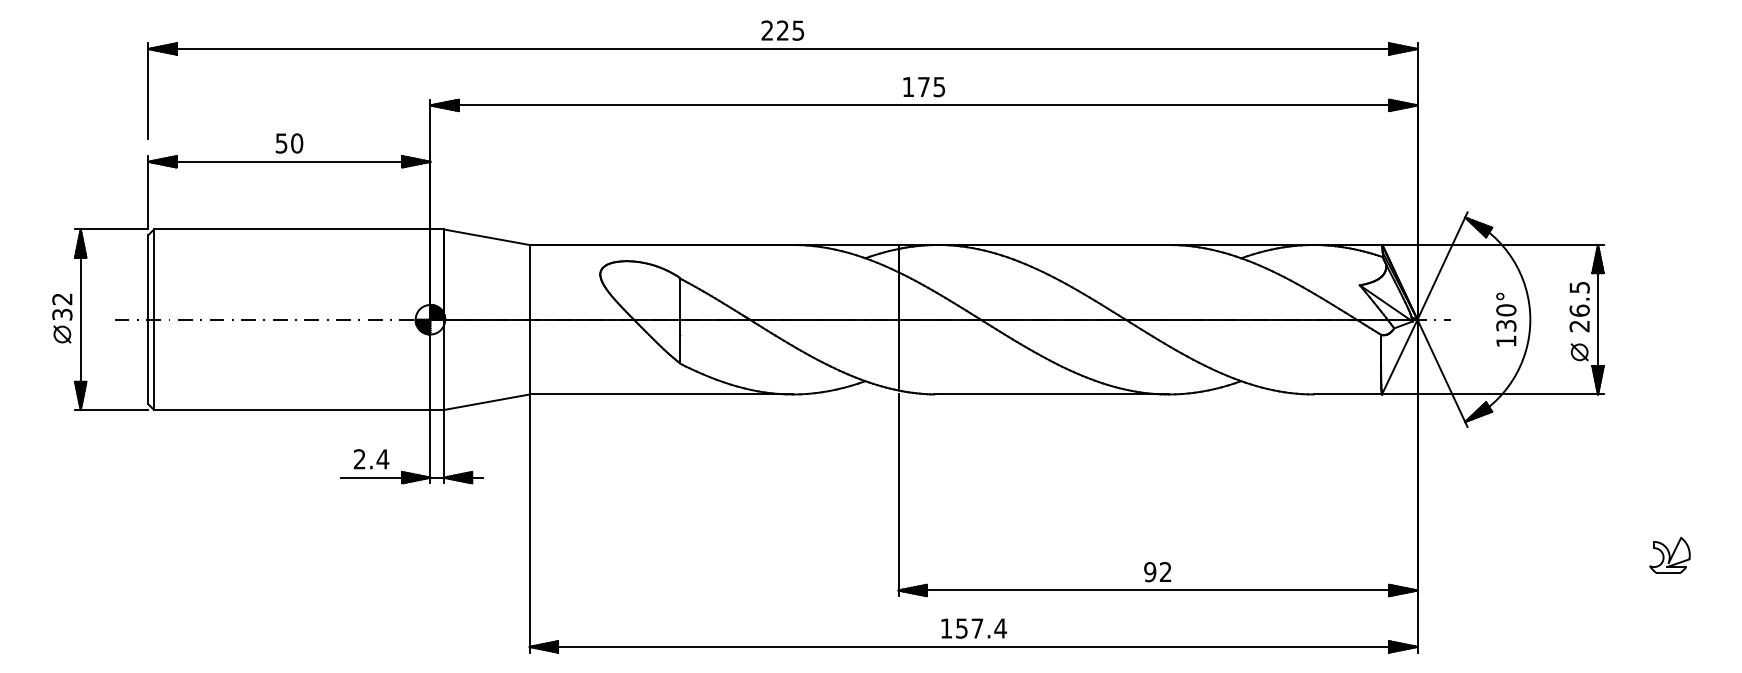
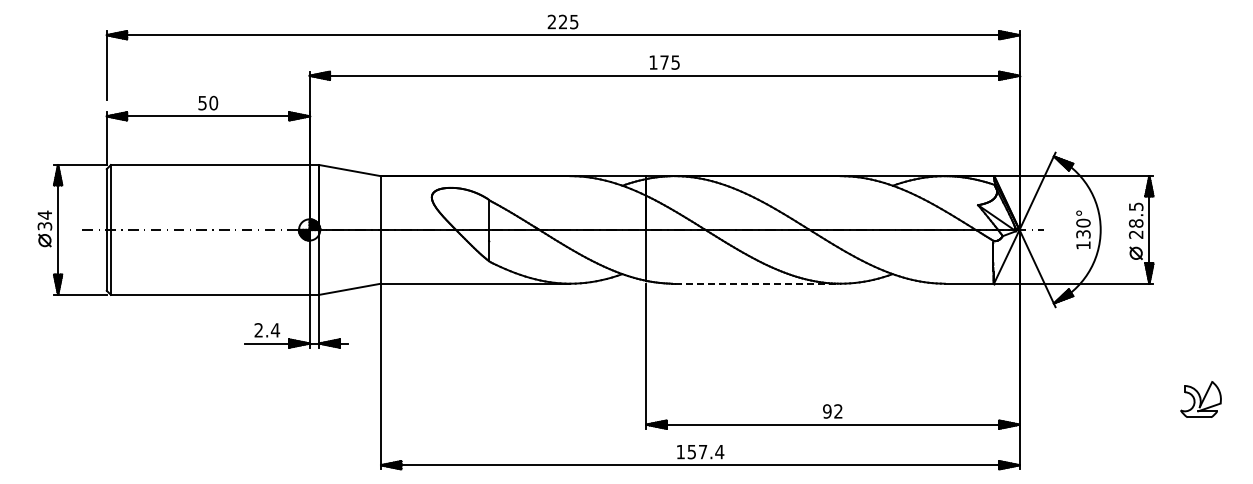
text: (61, 298) -> (44, 214), 32 -> 34
text: (1580, 310) -> (1136, 223), 26.5 -> 28.5
line: (1054, 394) -> (758, 283), solid -> dashed
part: (1670, 554) -> (1201, 398), size x1.4

